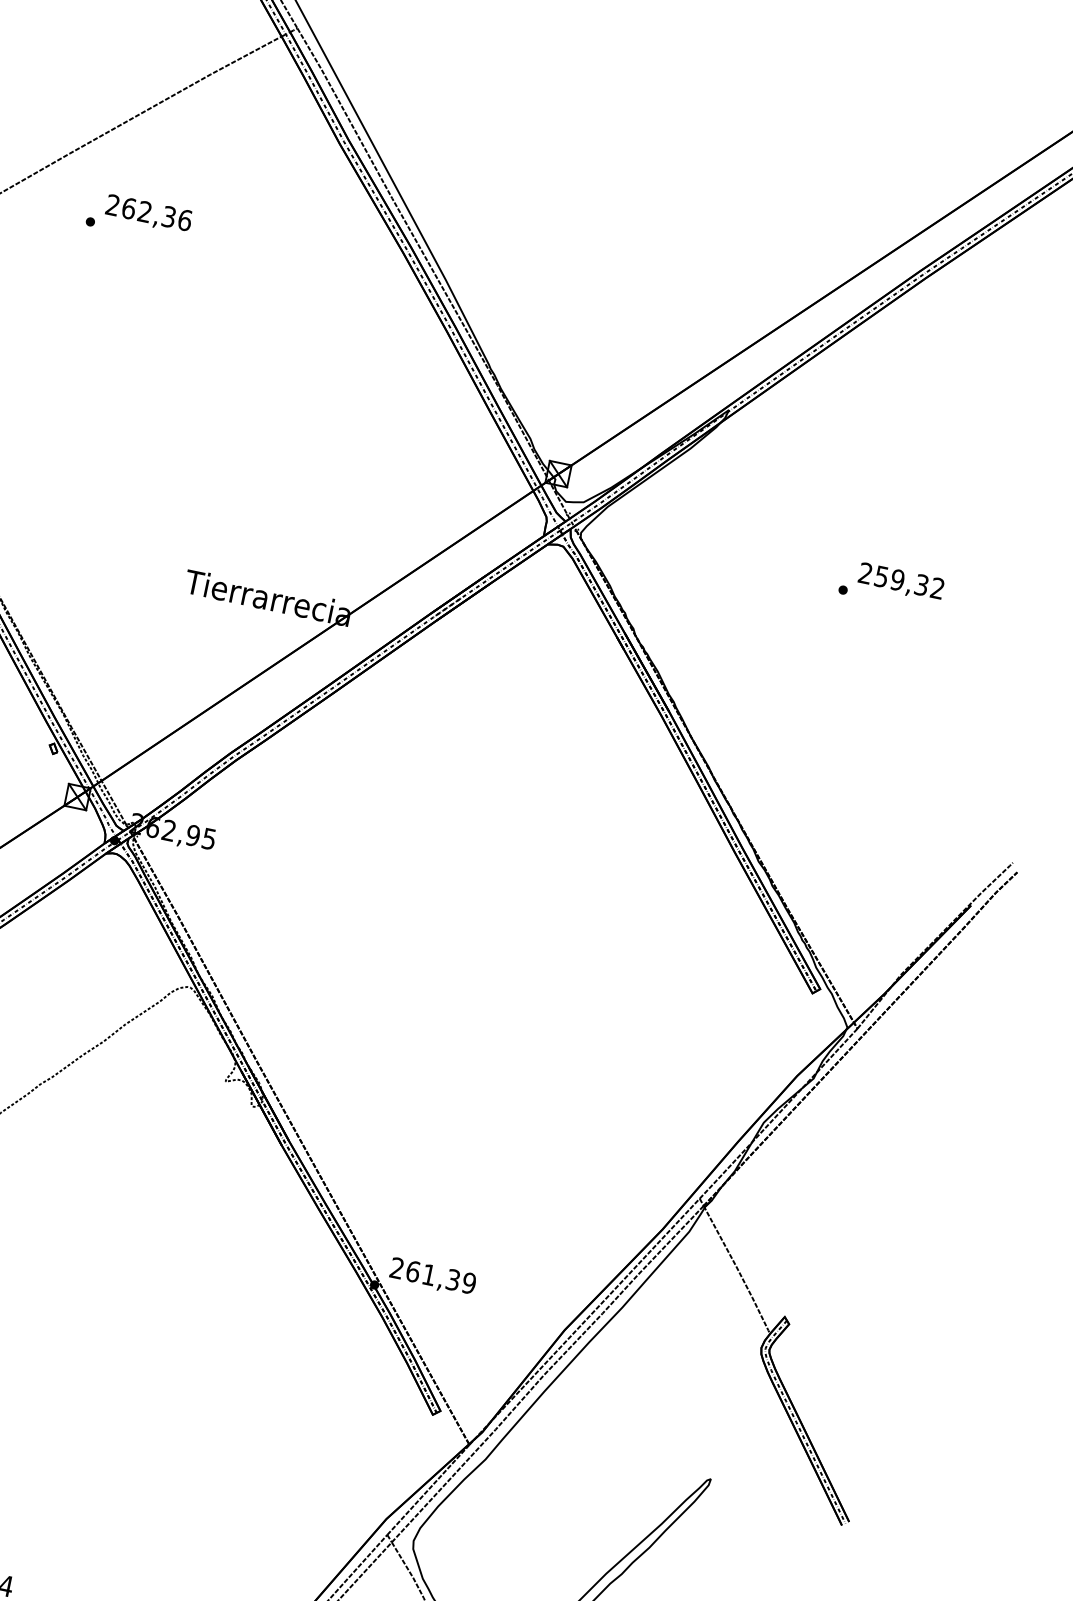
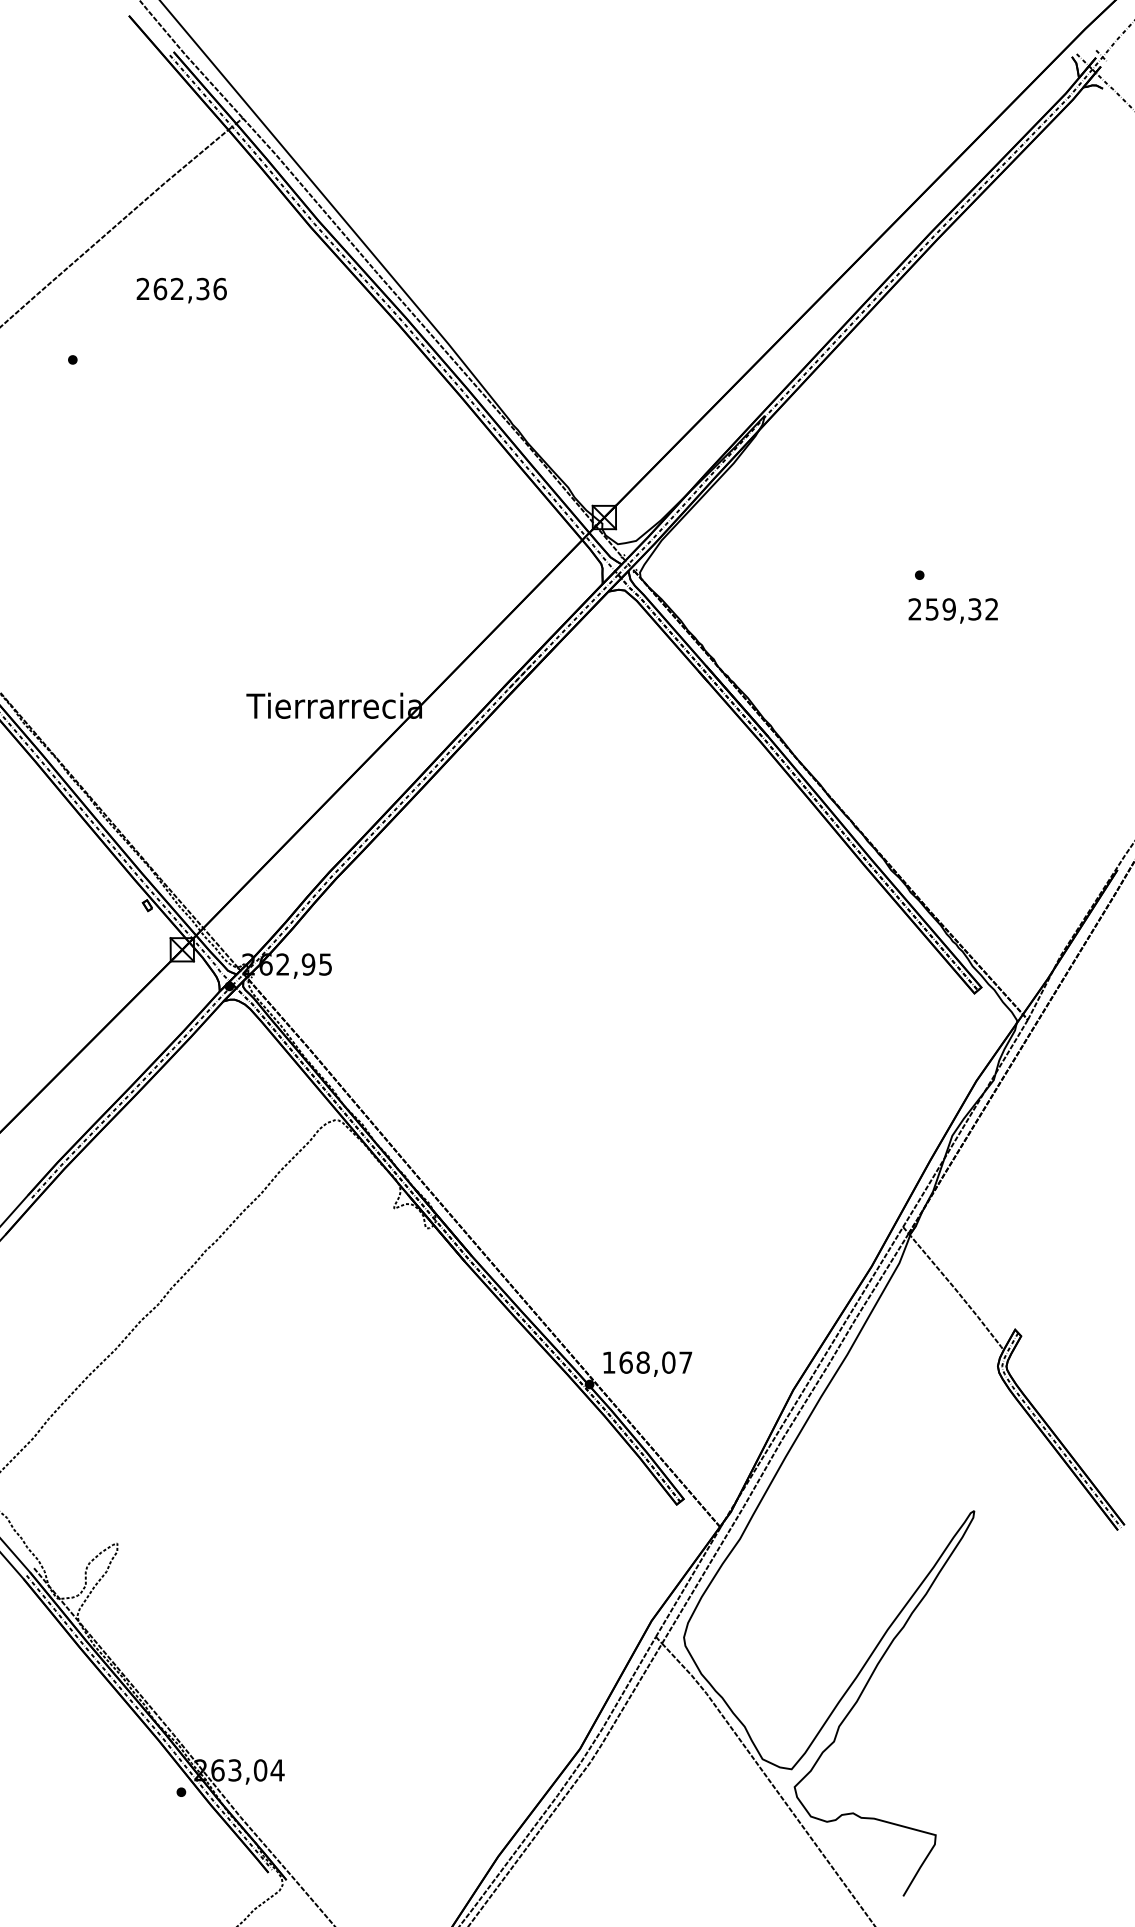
text: (148, 214) -> (181, 290), moved
text: (900, 581) -> (952, 610), moved
text: (433, 1275) -> (647, 1362), 261,39 -> 168,07

